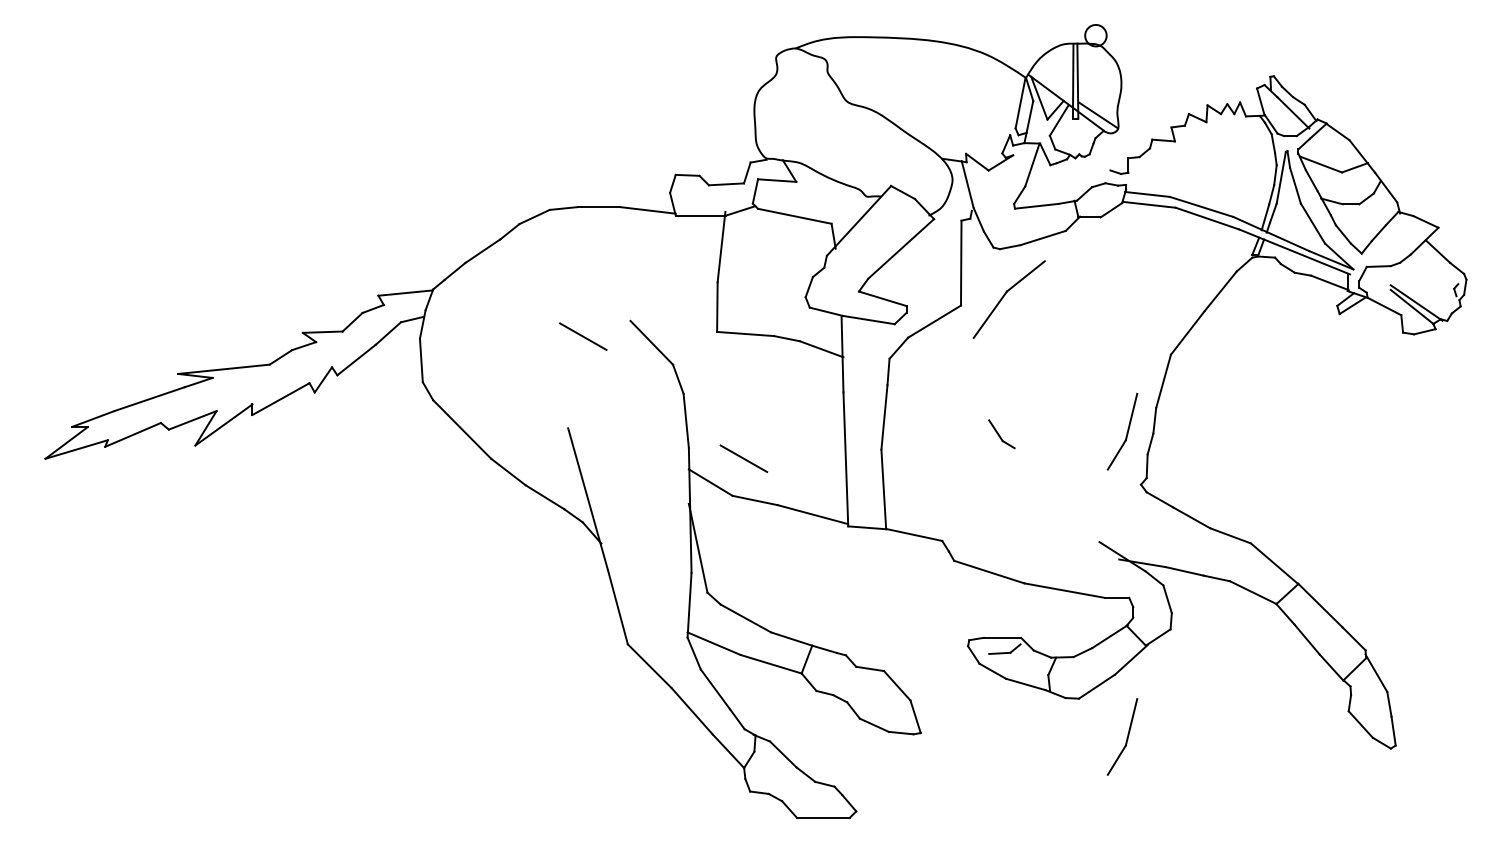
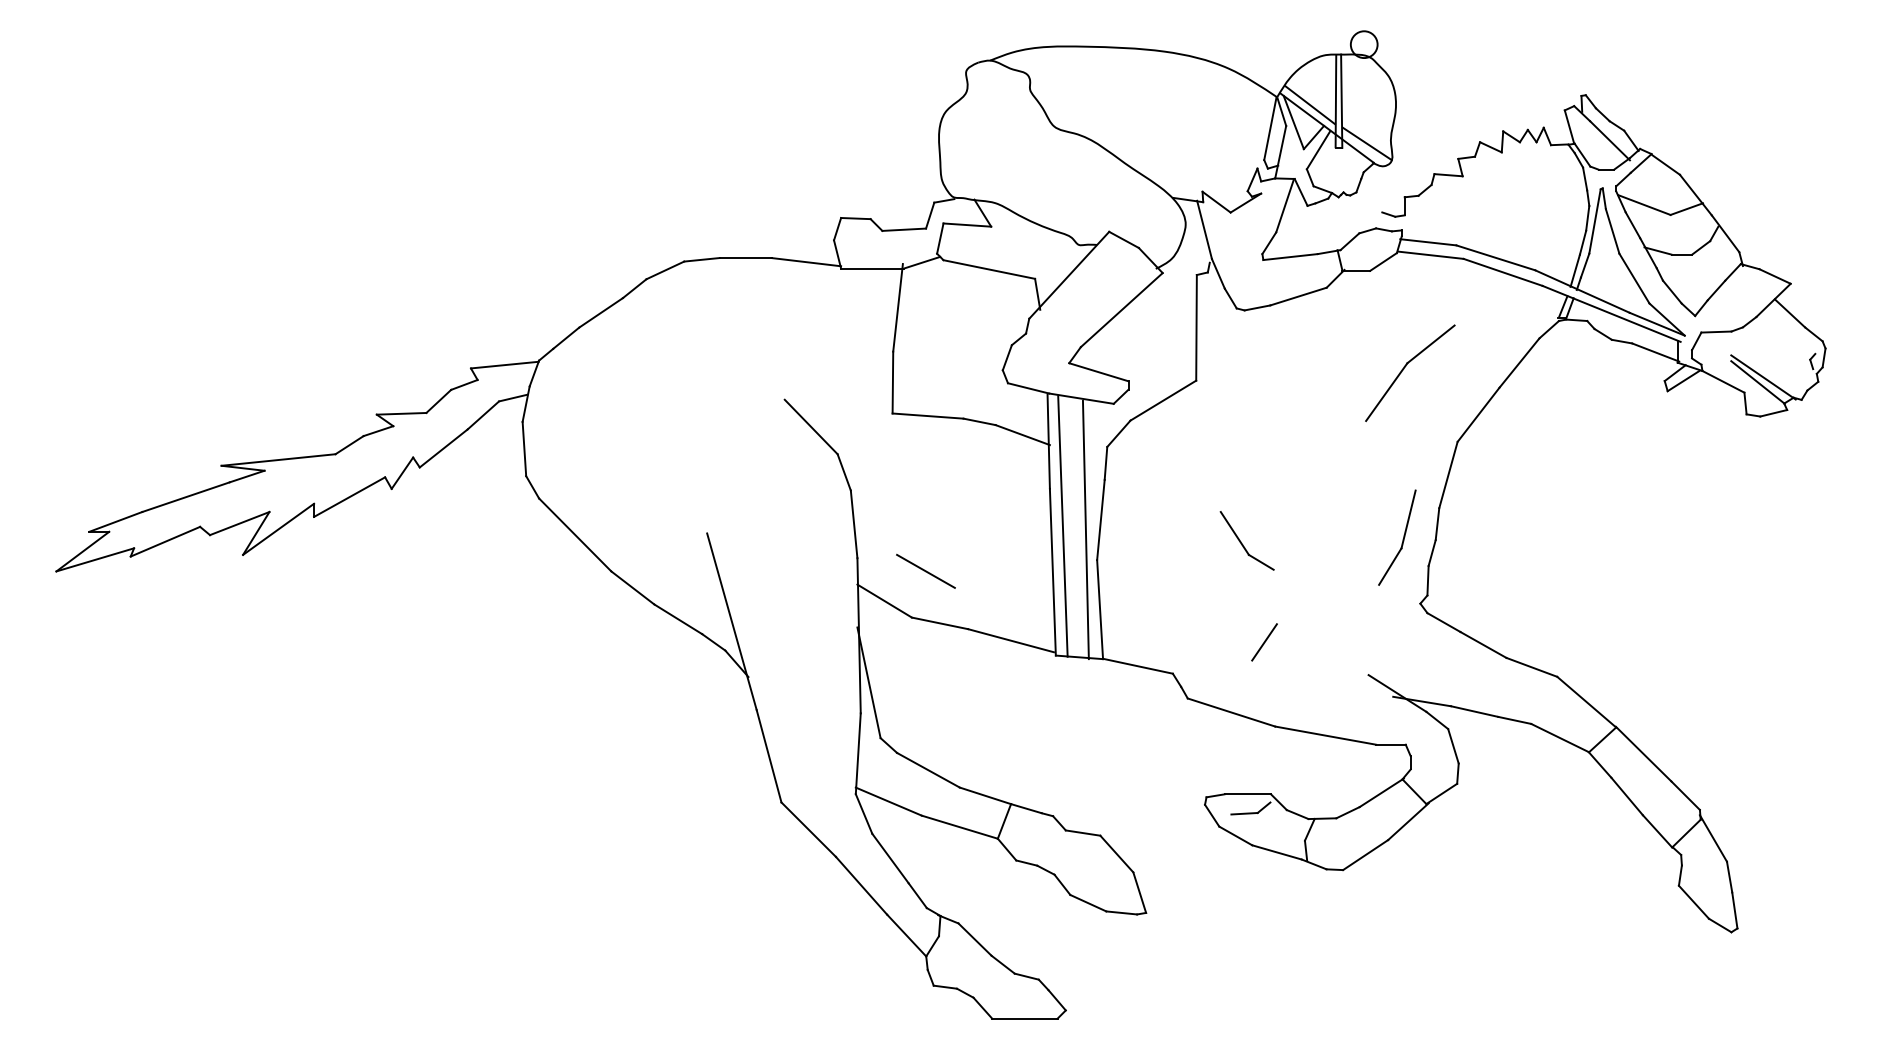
line: (1051, 84) -> (1309, 105), added
part: (1004, 296) -> (1404, 369), moved
line: (582, 335) -> (725, 418), removed
line: (853, 422) -> (1062, 526), added
line: (872, 425) -> (1085, 529), added
part: (1001, 433) -> (1246, 540), size x1.67
line: (1015, 515) -> (1264, 642), added
part: (1122, 736) -> (1397, 917), removed

